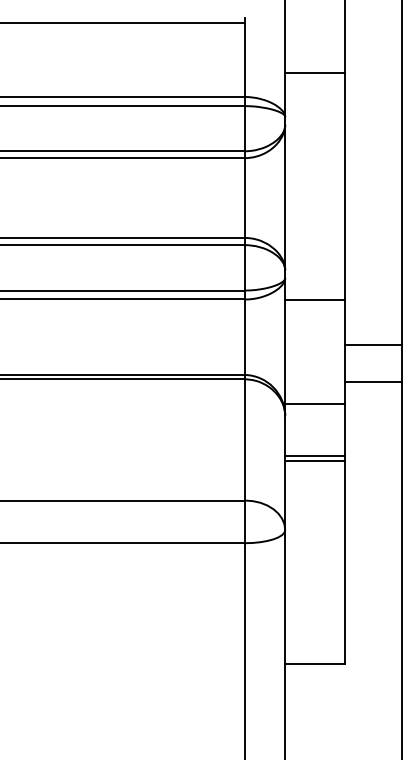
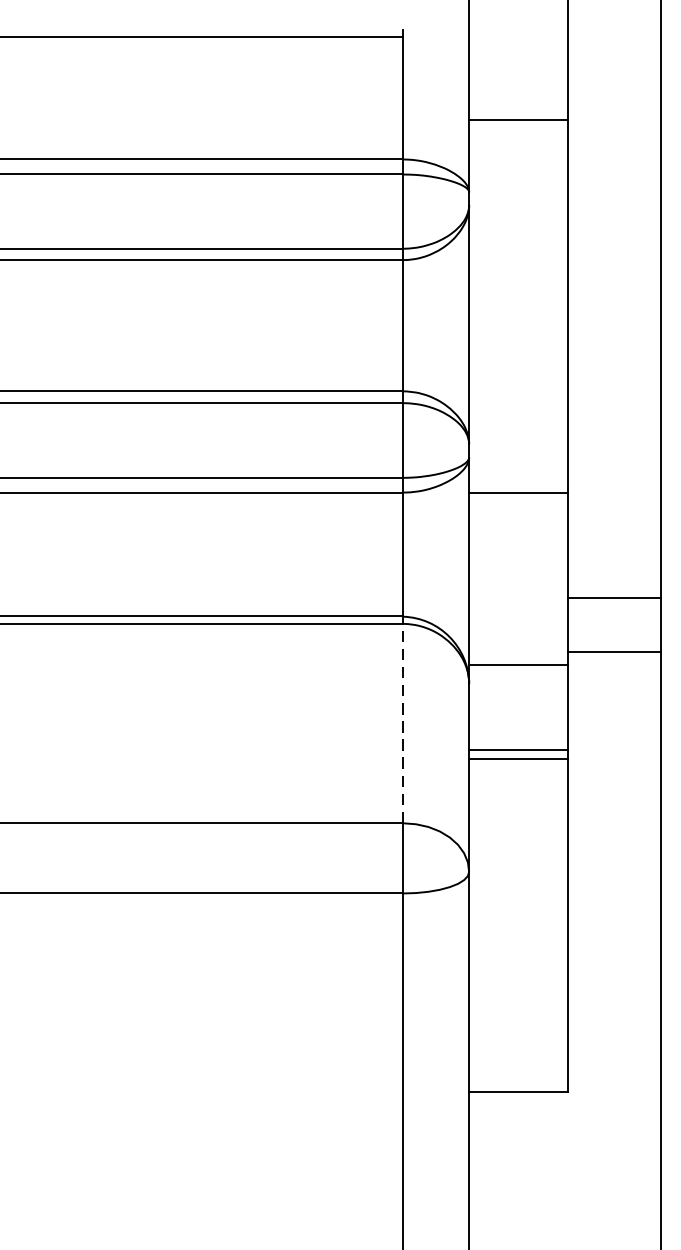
line: (373, 345) -> (614, 597), moved
line: (373, 382) -> (614, 652), moved
line: (245, 439) -> (403, 722), solid -> dashed

